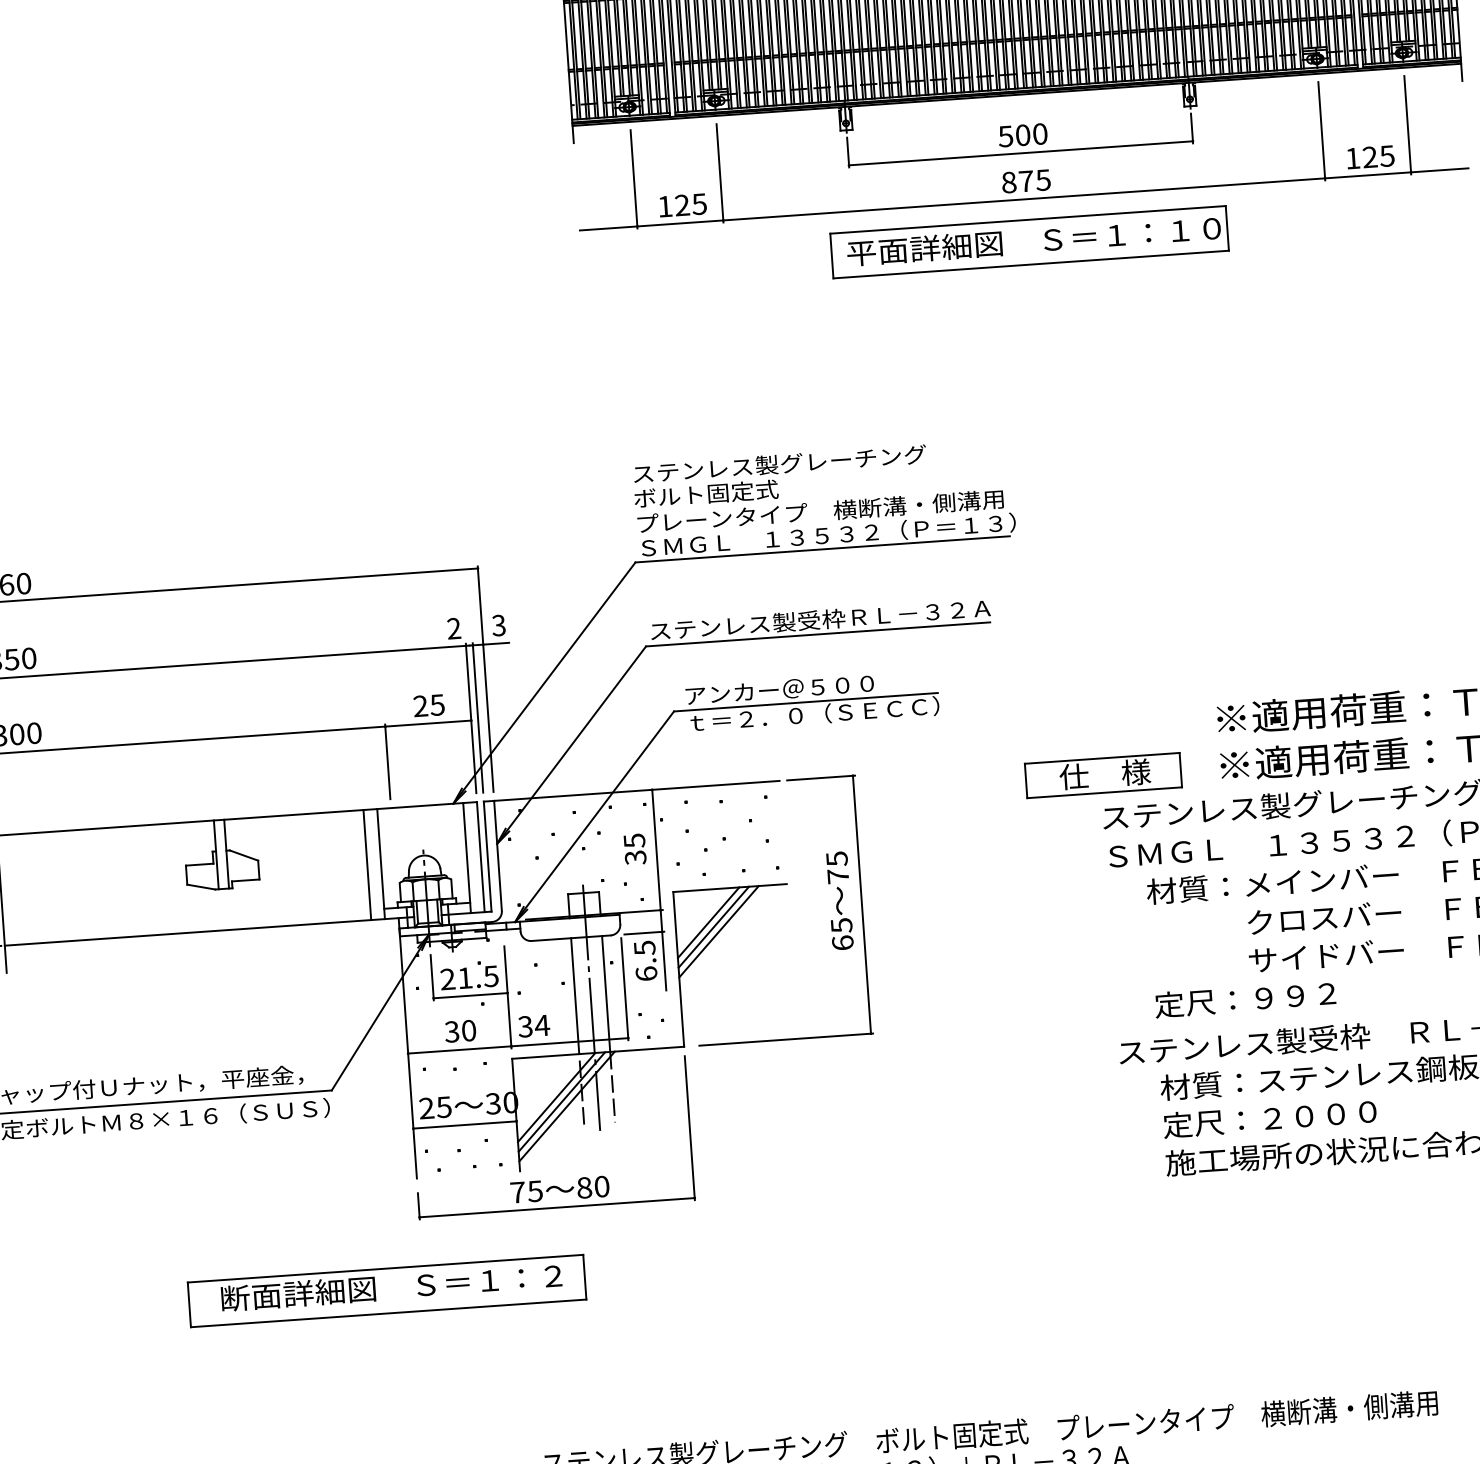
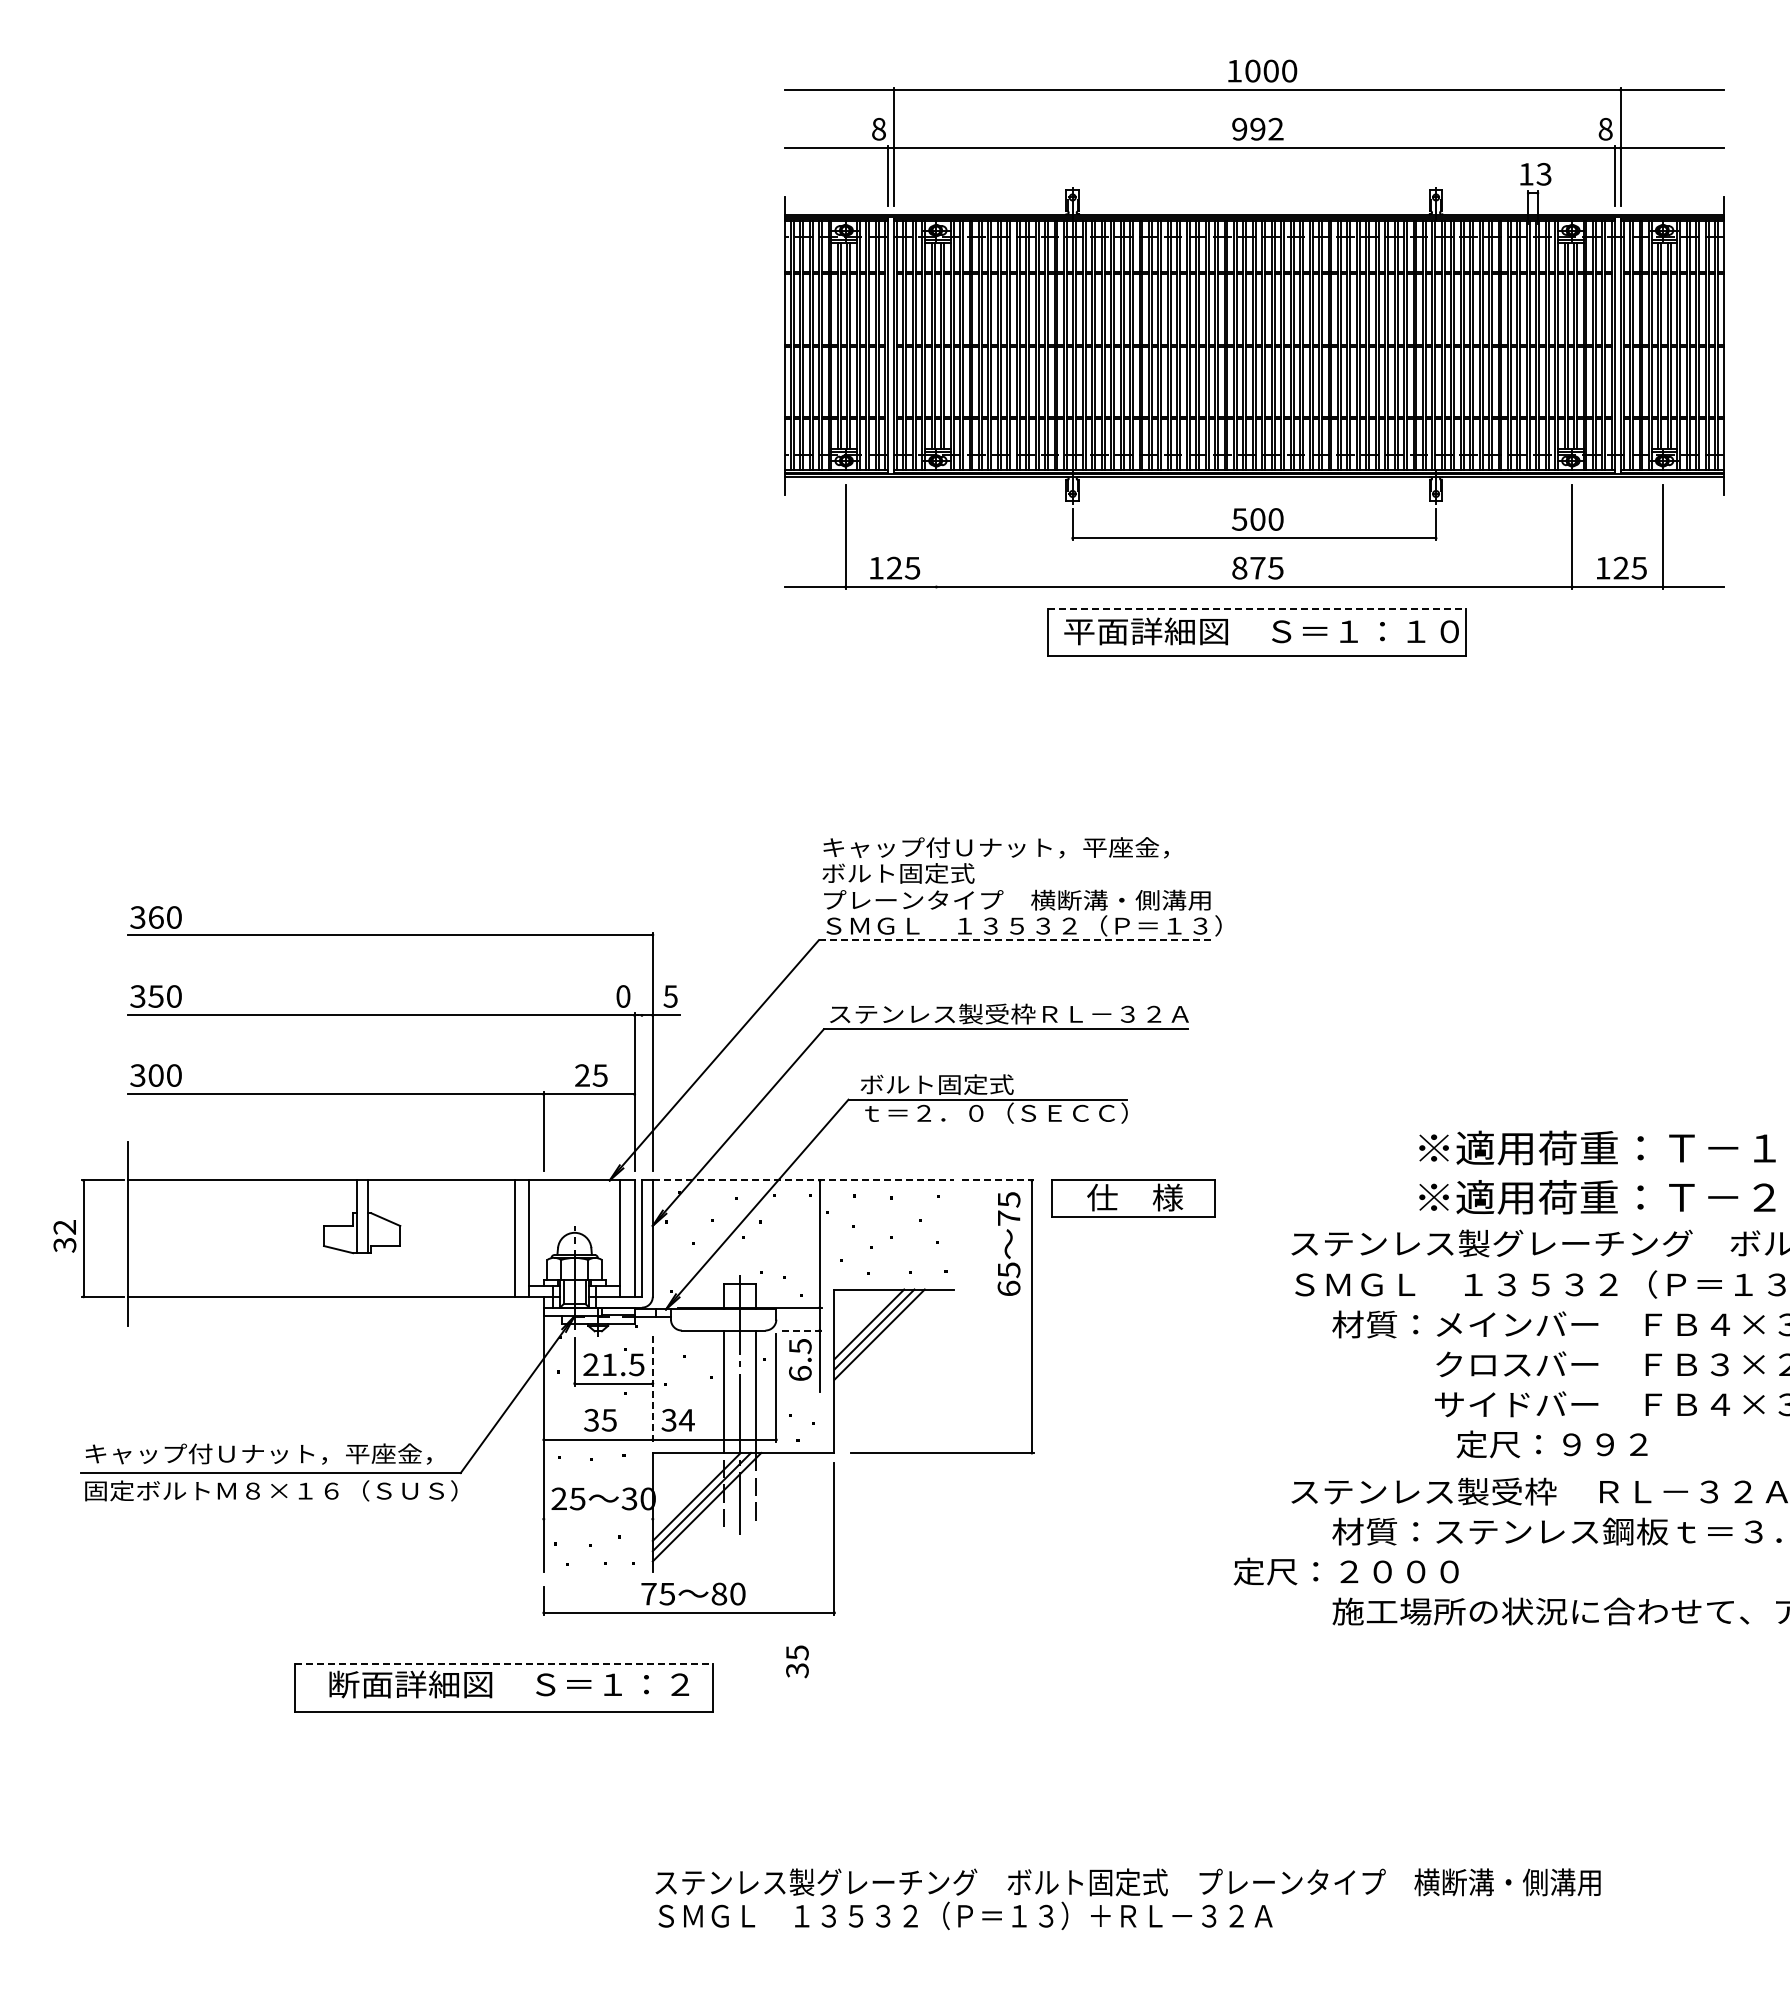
line: (720, 173) -> (936, 537), removed
line: (1027, 219) -> (1256, 608), solid -> dashed
text: (796, 463) -> (995, 847), ステンレス製グレーチング -> キャップ付Ｕナット，平座金，
line: (822, 549) -> (1016, 940), solid -> dashed
text: (498, 625) -> (670, 996), 3 -> 5
text: (454, 628) -> (623, 996), 2 -> 0
text: (779, 689) -> (960, 1084), アンカー＠５００ -> ボルト固定式
line: (477, 718) -> (641, 1092), removed
part: (1103, 775) -> (1133, 1198), moved
line: (821, 778) -> (998, 1180), solid -> dashed
line: (636, 790) -> (803, 1180), solid -> dashed
text: (635, 849) -> (797, 1661), moved
text: (839, 900) -> (1008, 1243), moved
line: (643, 933) -> (800, 1330), solid -> dashed
line: (507, 997) -> (652, 1388), solid -> dashed
text: (1244, 999) -> (1551, 1444), moved
text: (468, 1030) -> (608, 1419), 30 -> 35
text: (1269, 1118) -> (1345, 1571), moved
line: (464, 1125) -> (597, 1519), removed
line: (385, 1268) -> (504, 1664), solid -> dashed

